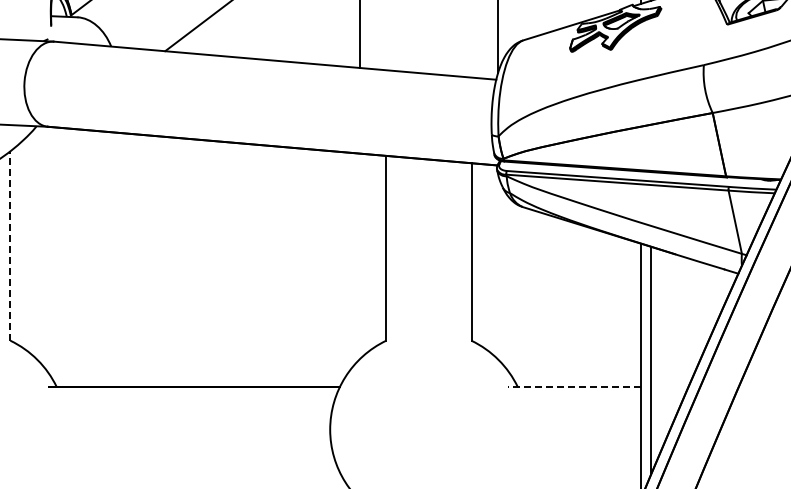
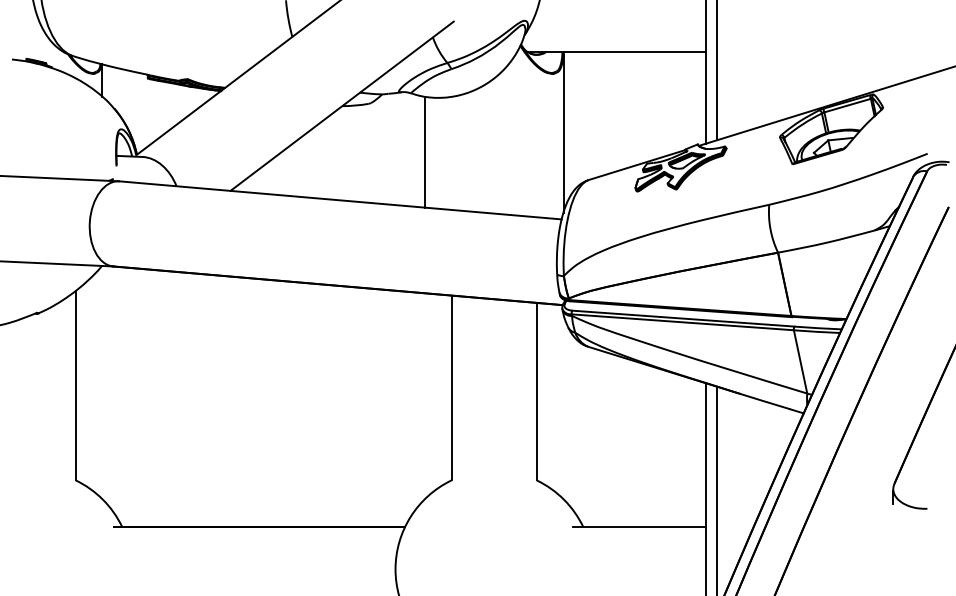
line: (10, 245) -> (75, 385), dashed -> solid
line: (574, 386) -> (639, 526), dashed -> solid

